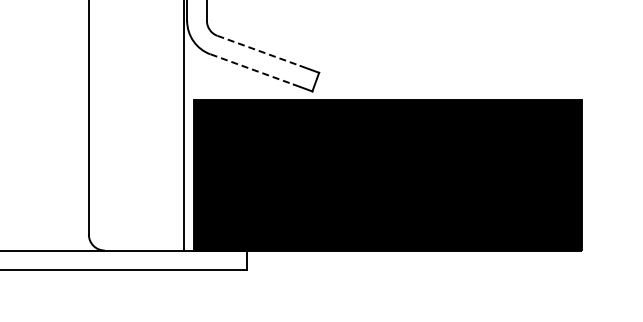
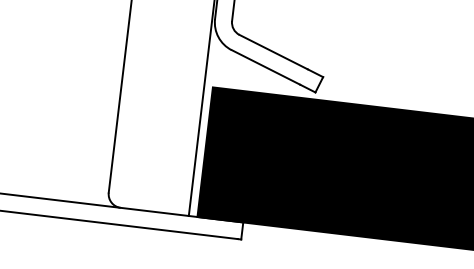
line: (259, 51) -> (274, 52), dashed -> solid
line: (252, 69) -> (266, 67), dashed -> solid

